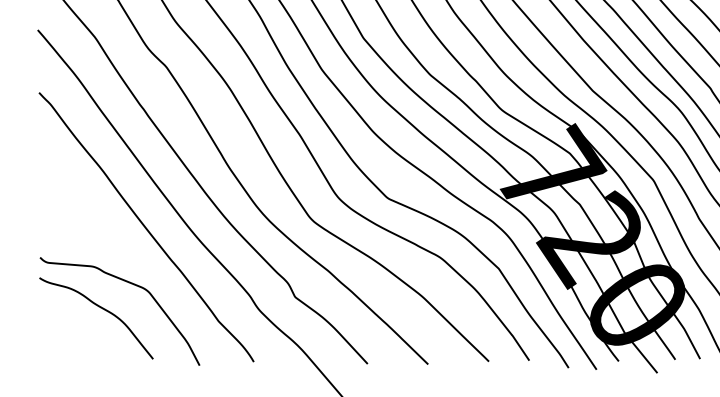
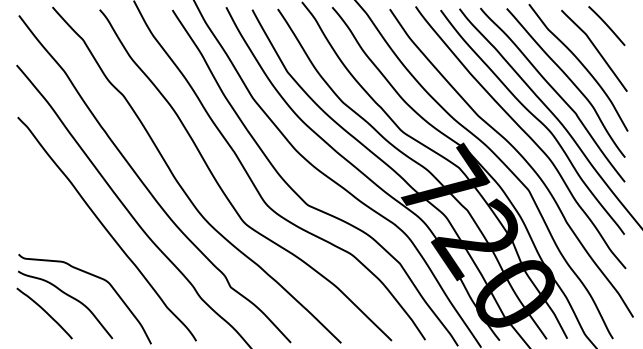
curve: (72, 327) -> (45, 312), added

